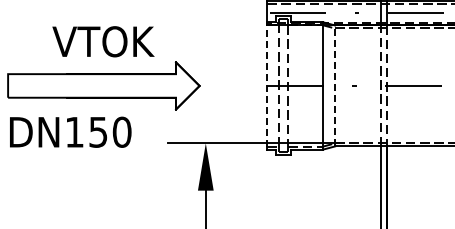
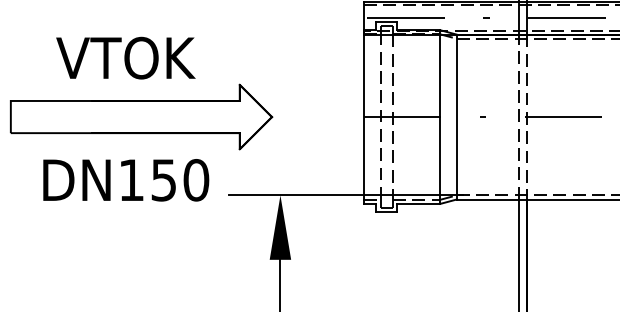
text: (103, 41) -> (125, 57), moved
line: (267, 85) -> (364, 116), dashed -> solid
line: (335, 85) -> (457, 116), dashed -> solid
text: (70, 131) -> (125, 179), moved

